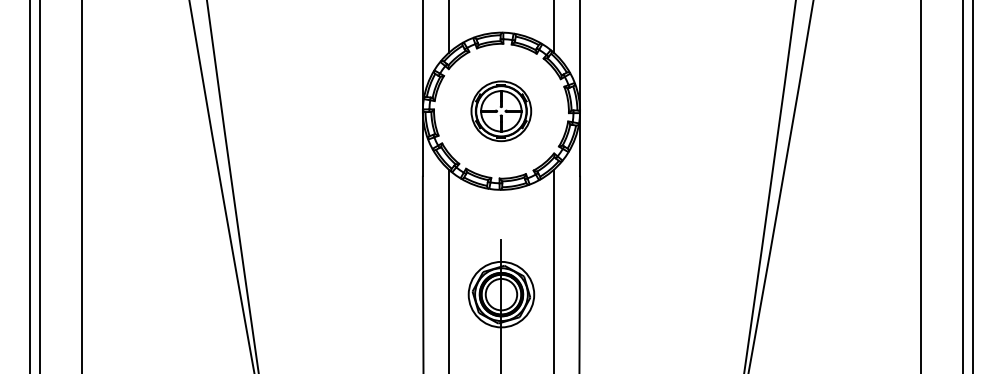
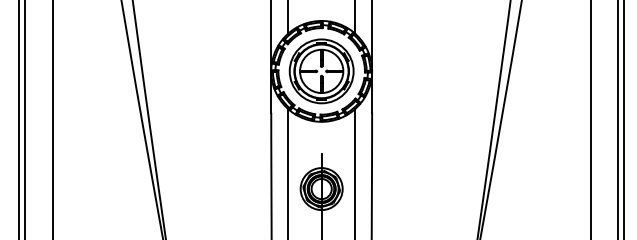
part: (501, 111) -> (321, 71), size x1.67

